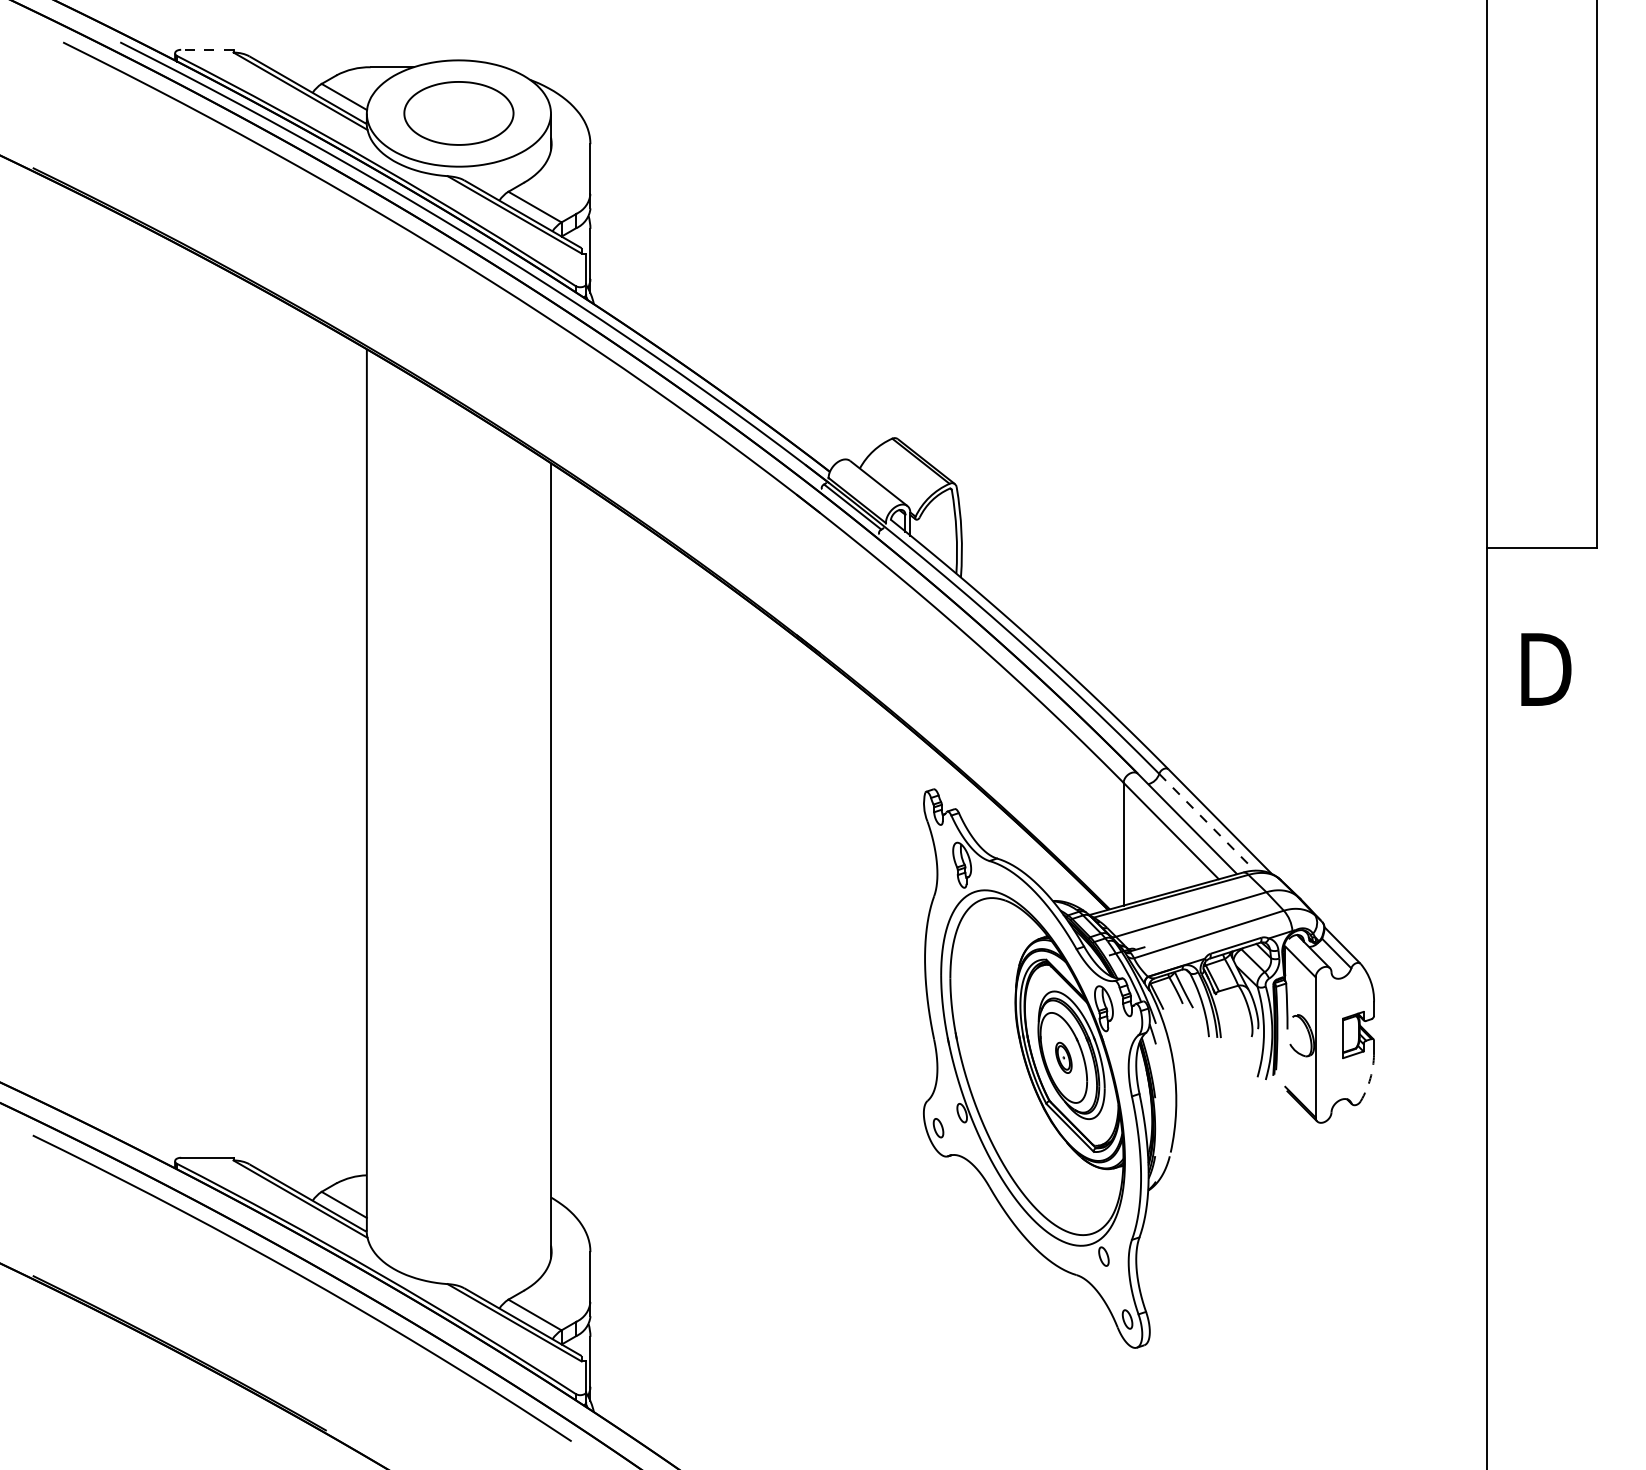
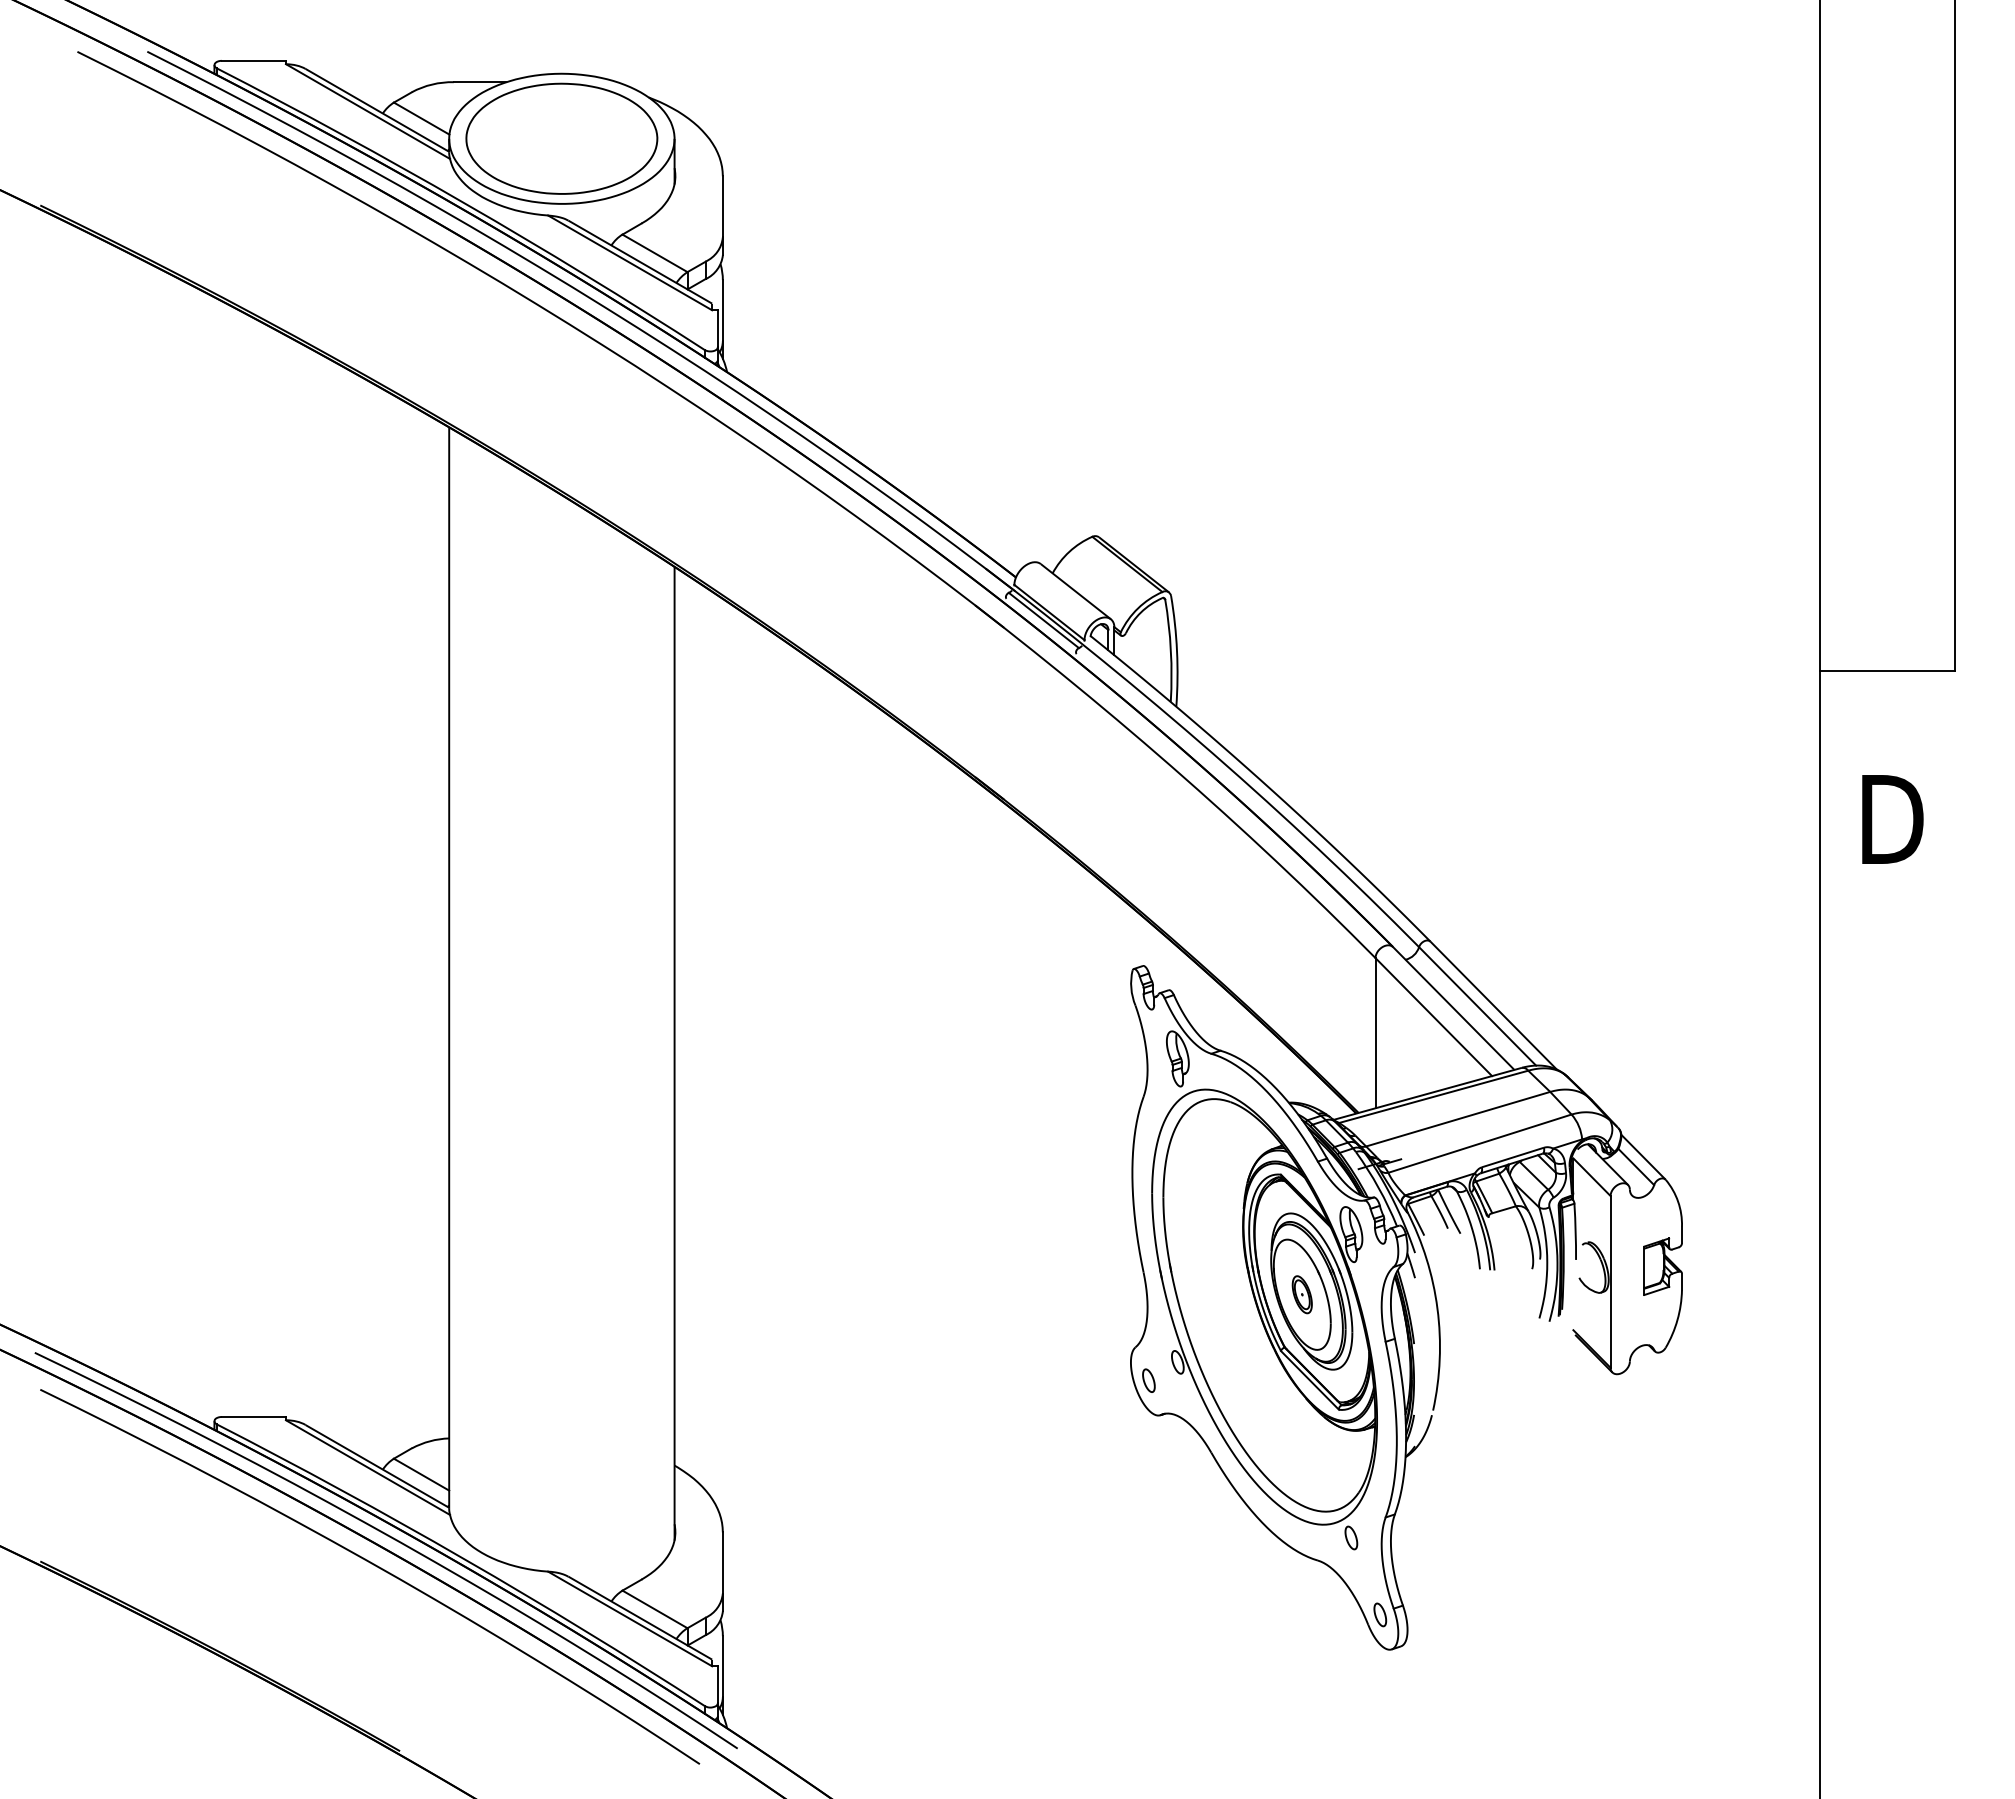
line: (206, 49) -> (253, 60), dashed -> solid
part: (458, 113) -> (561, 138), size x1.43
line: (1206, 822) -> (1477, 1006), dashed -> solid
arc: (1370, 1078) -> (1677, 1320), dashed -> solid
curve: (319, 1257) -> (391, 1538), added

